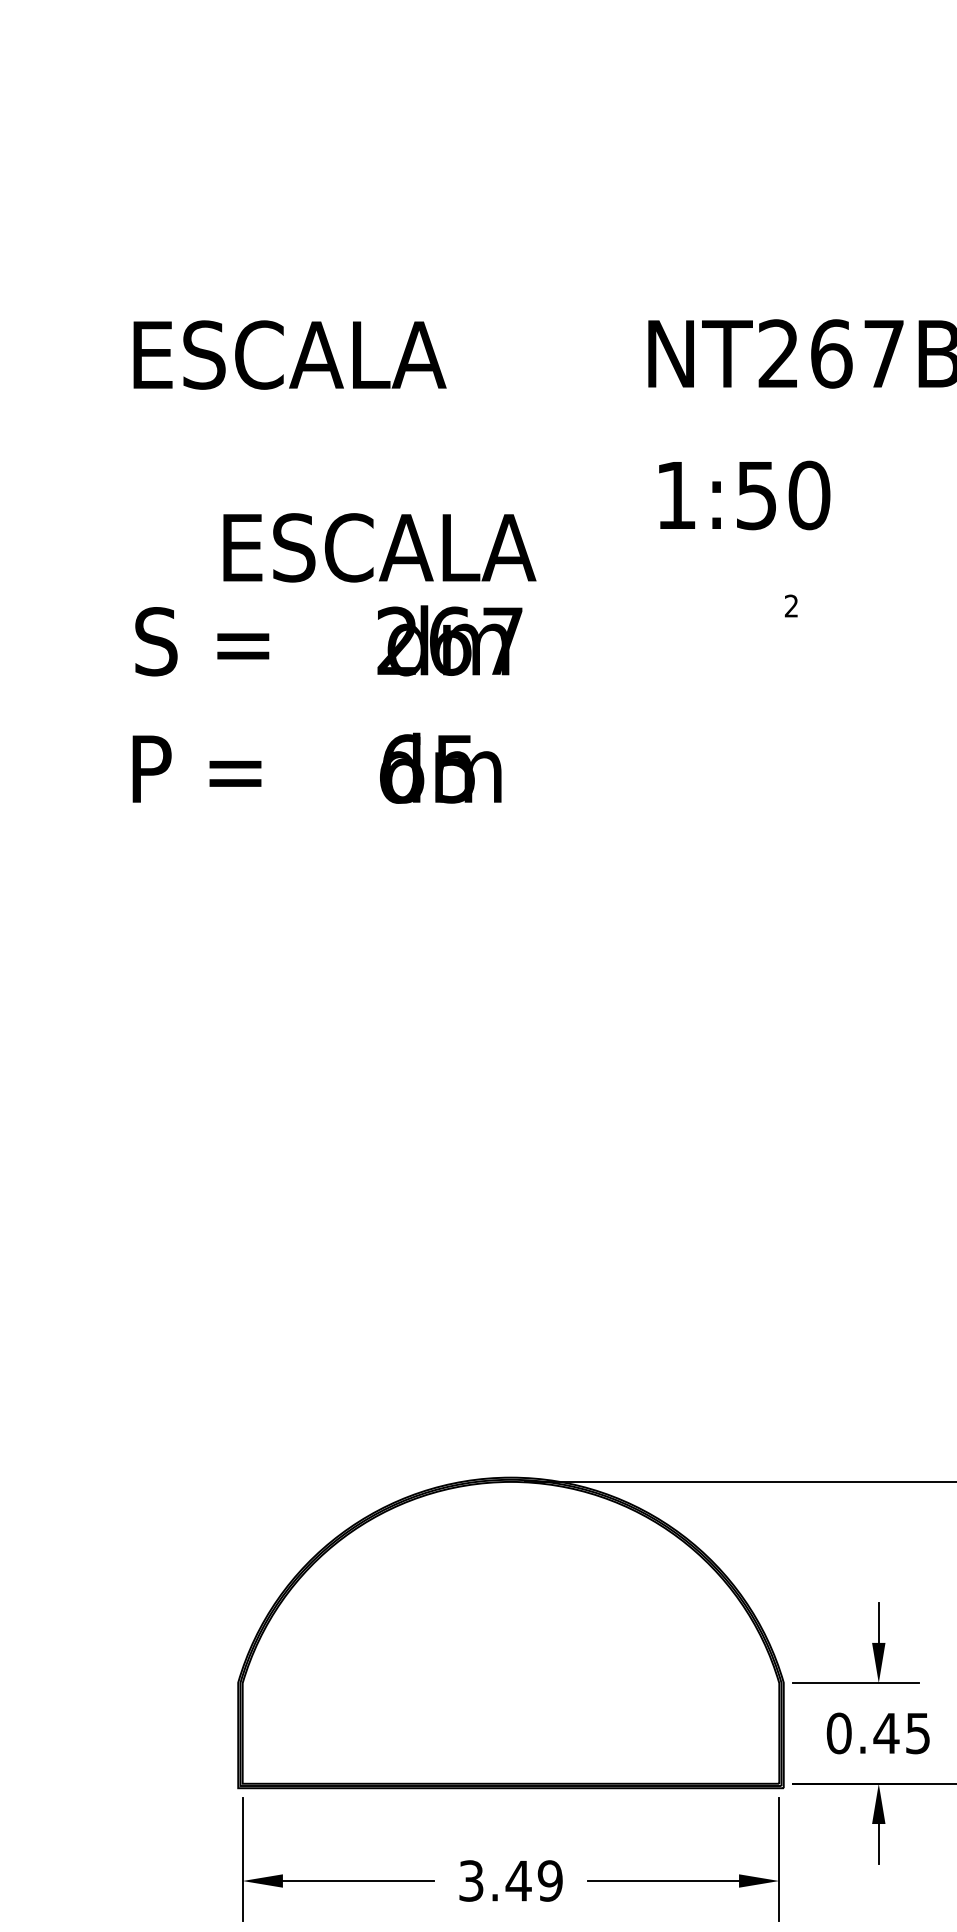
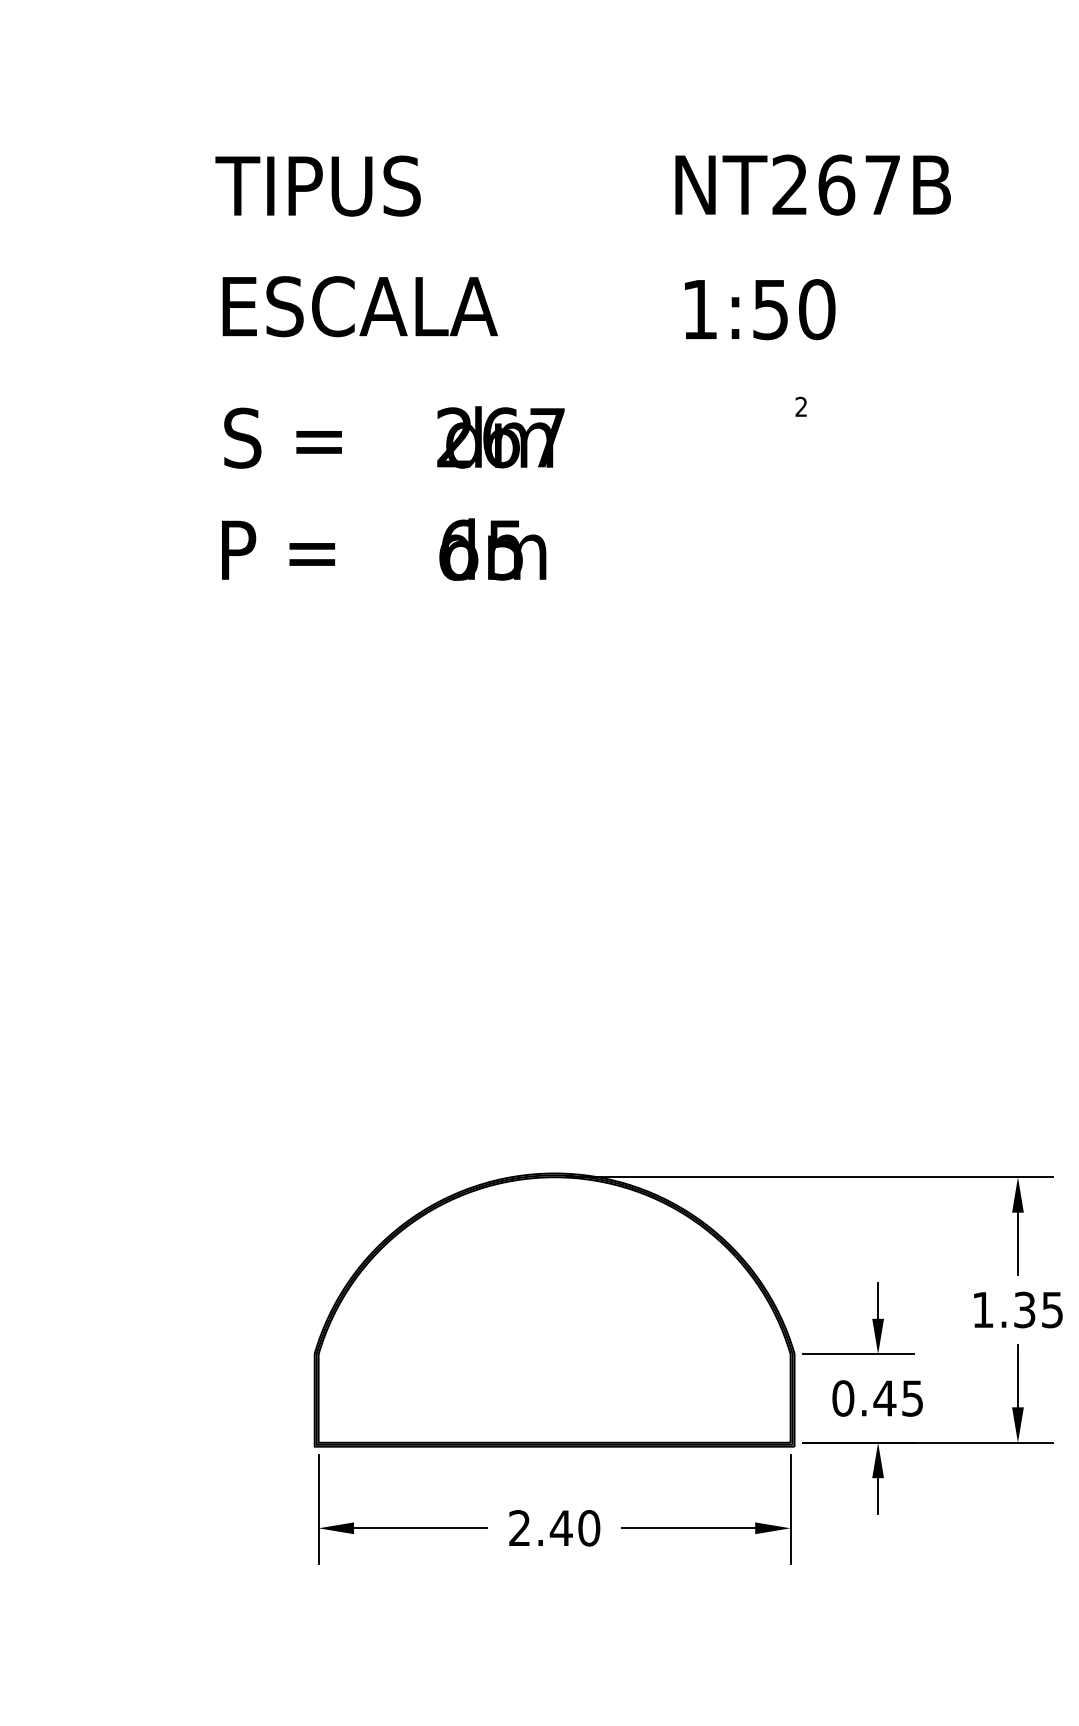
text: (285, 354) -> (356, 185), ESCALA -> TIPUS
text: (378, 547) -> (359, 306), moved
text: (510, 1881) -> (554, 1528), 3.49 -> 2.40

